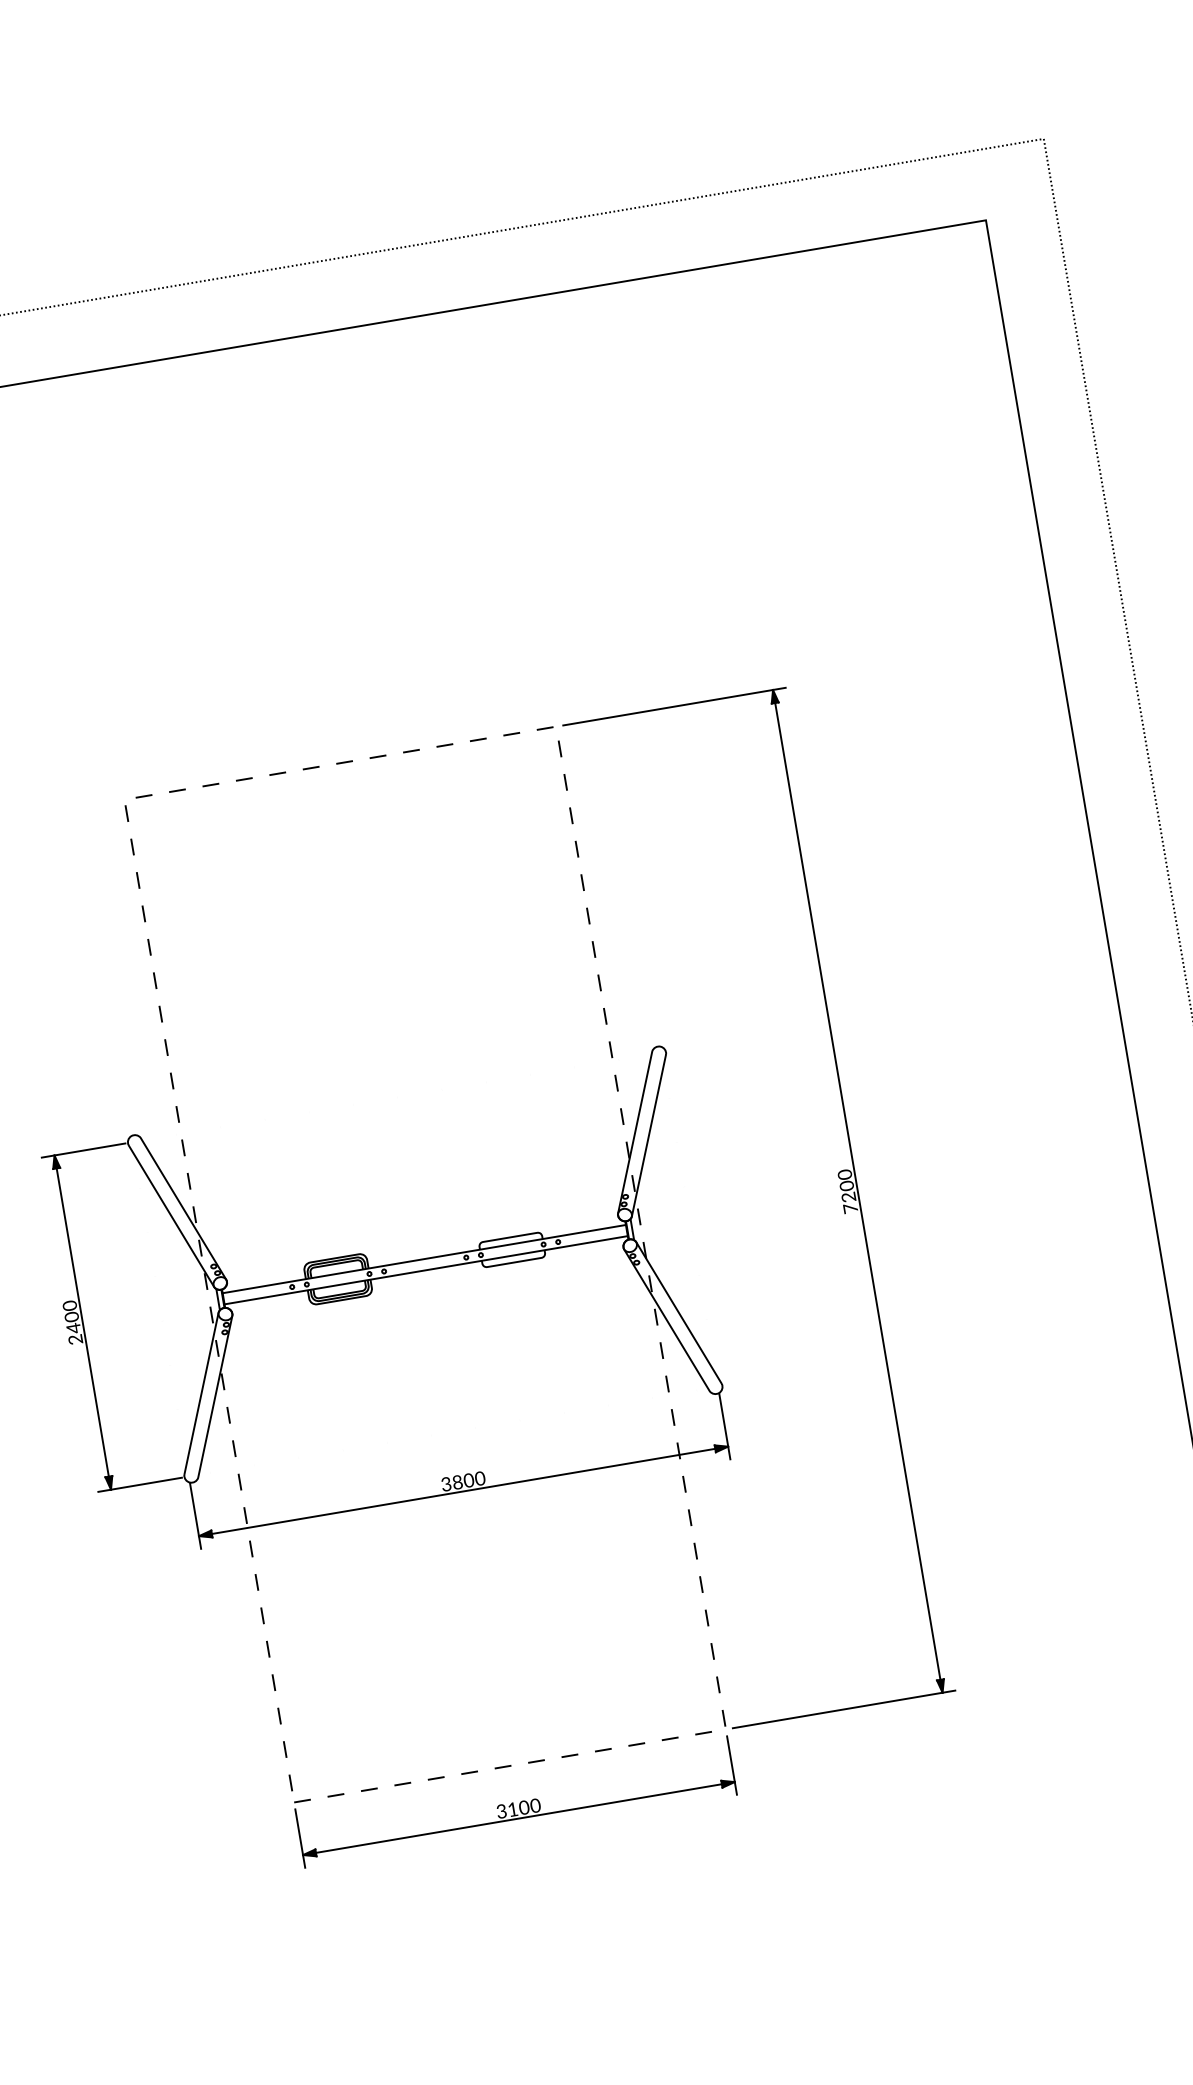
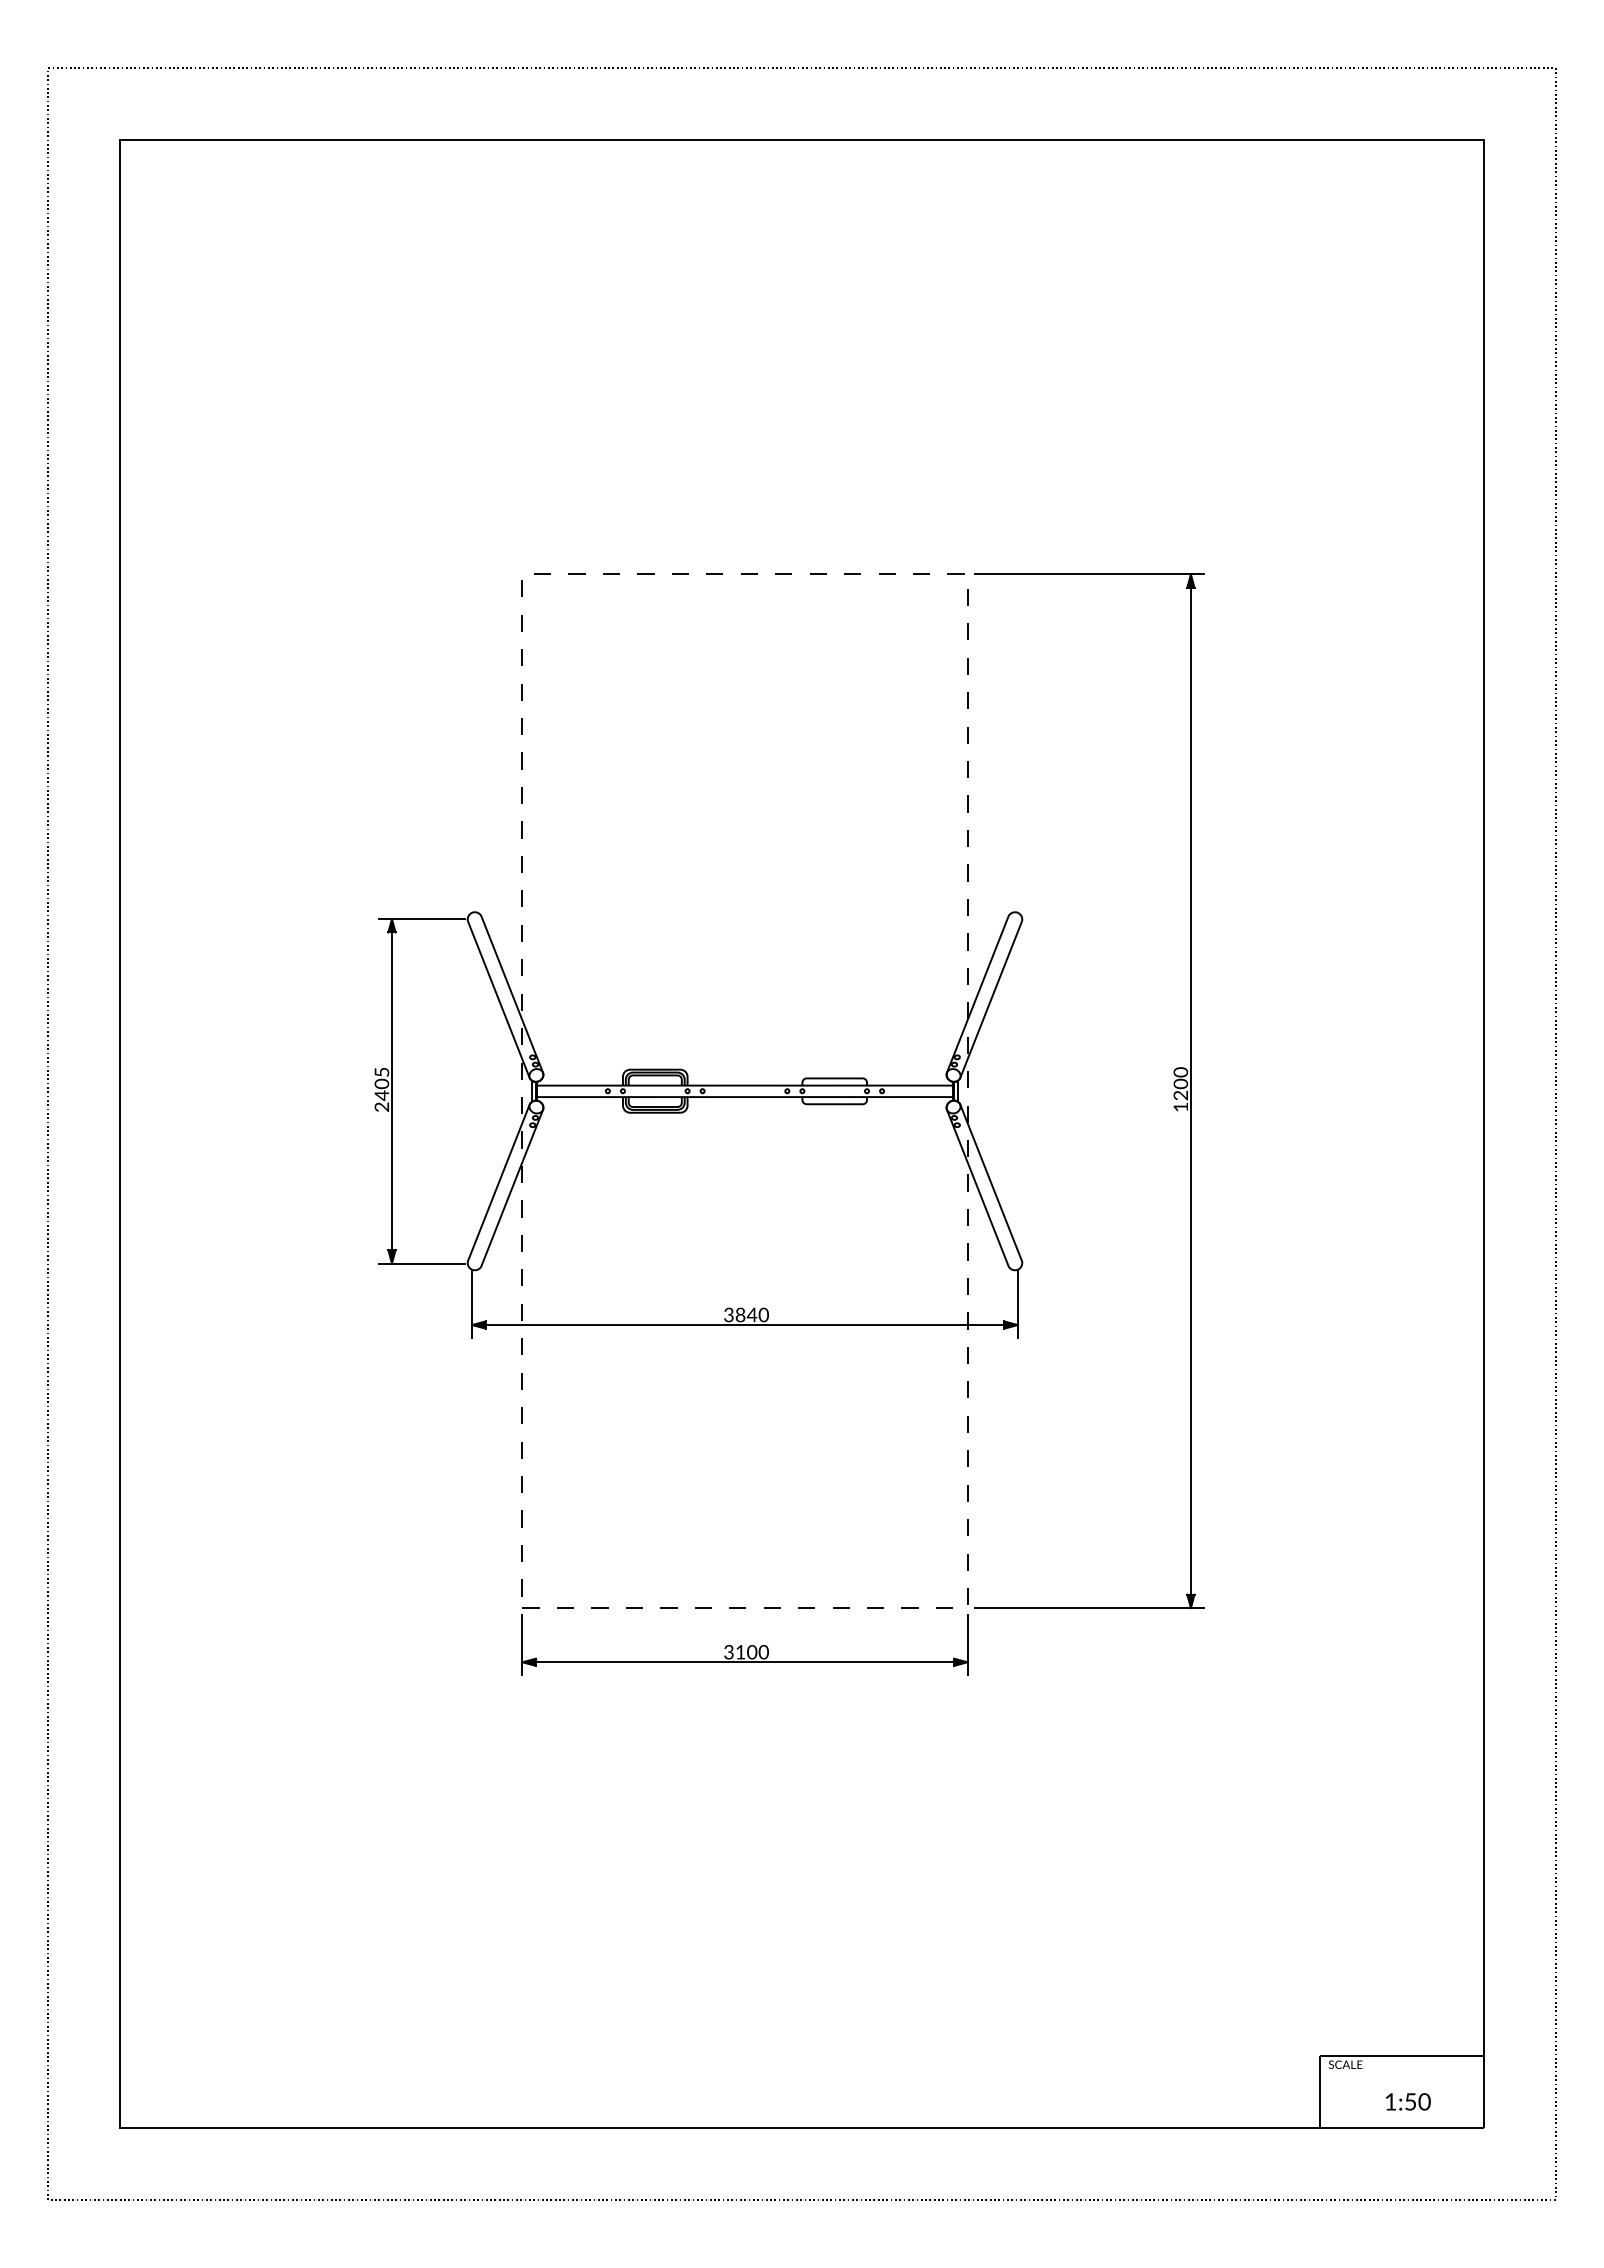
text: (850, 1207) -> (1180, 1106), 7200 -> 1200
text: (69, 1306) -> (381, 1072), 2400 -> 2405
text: (468, 1480) -> (751, 1314), 3800 -> 3840

